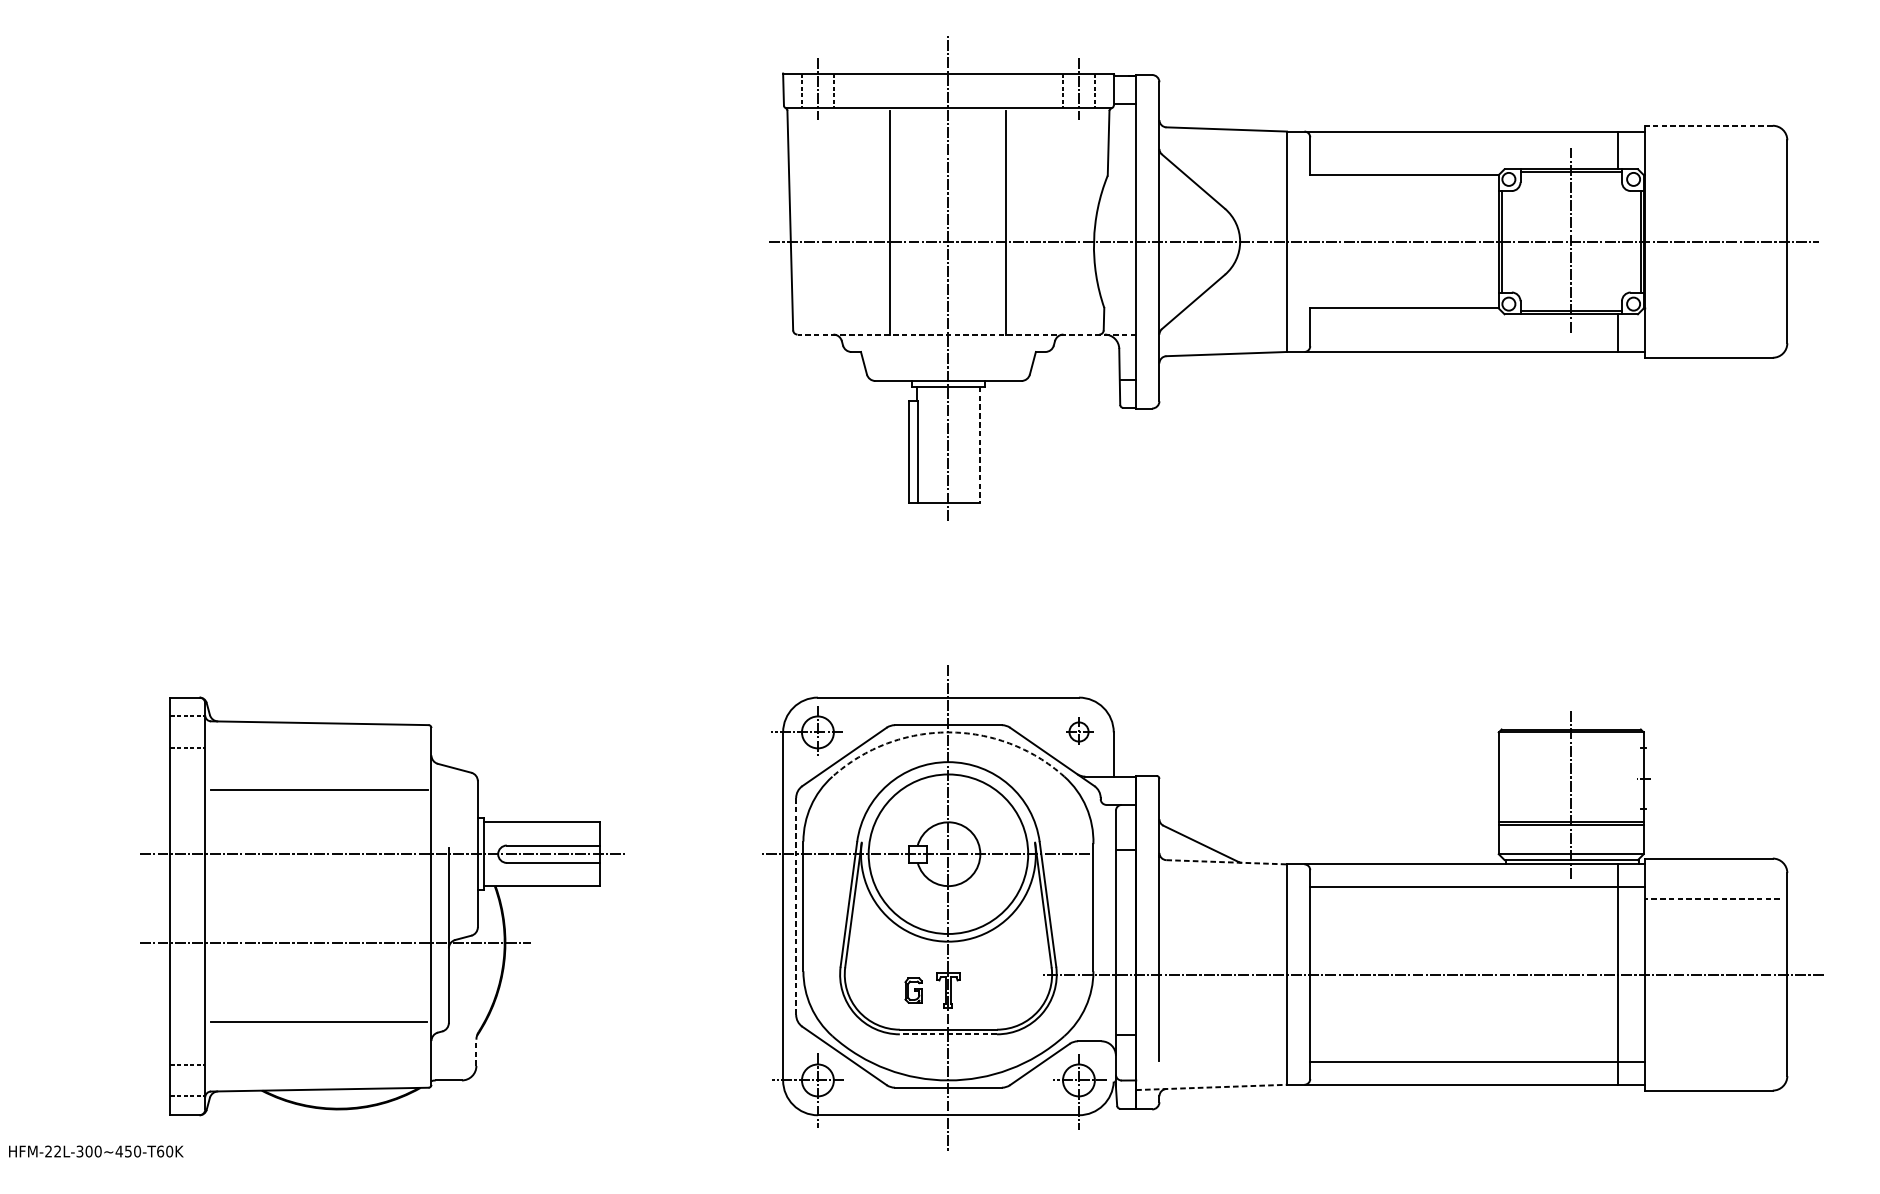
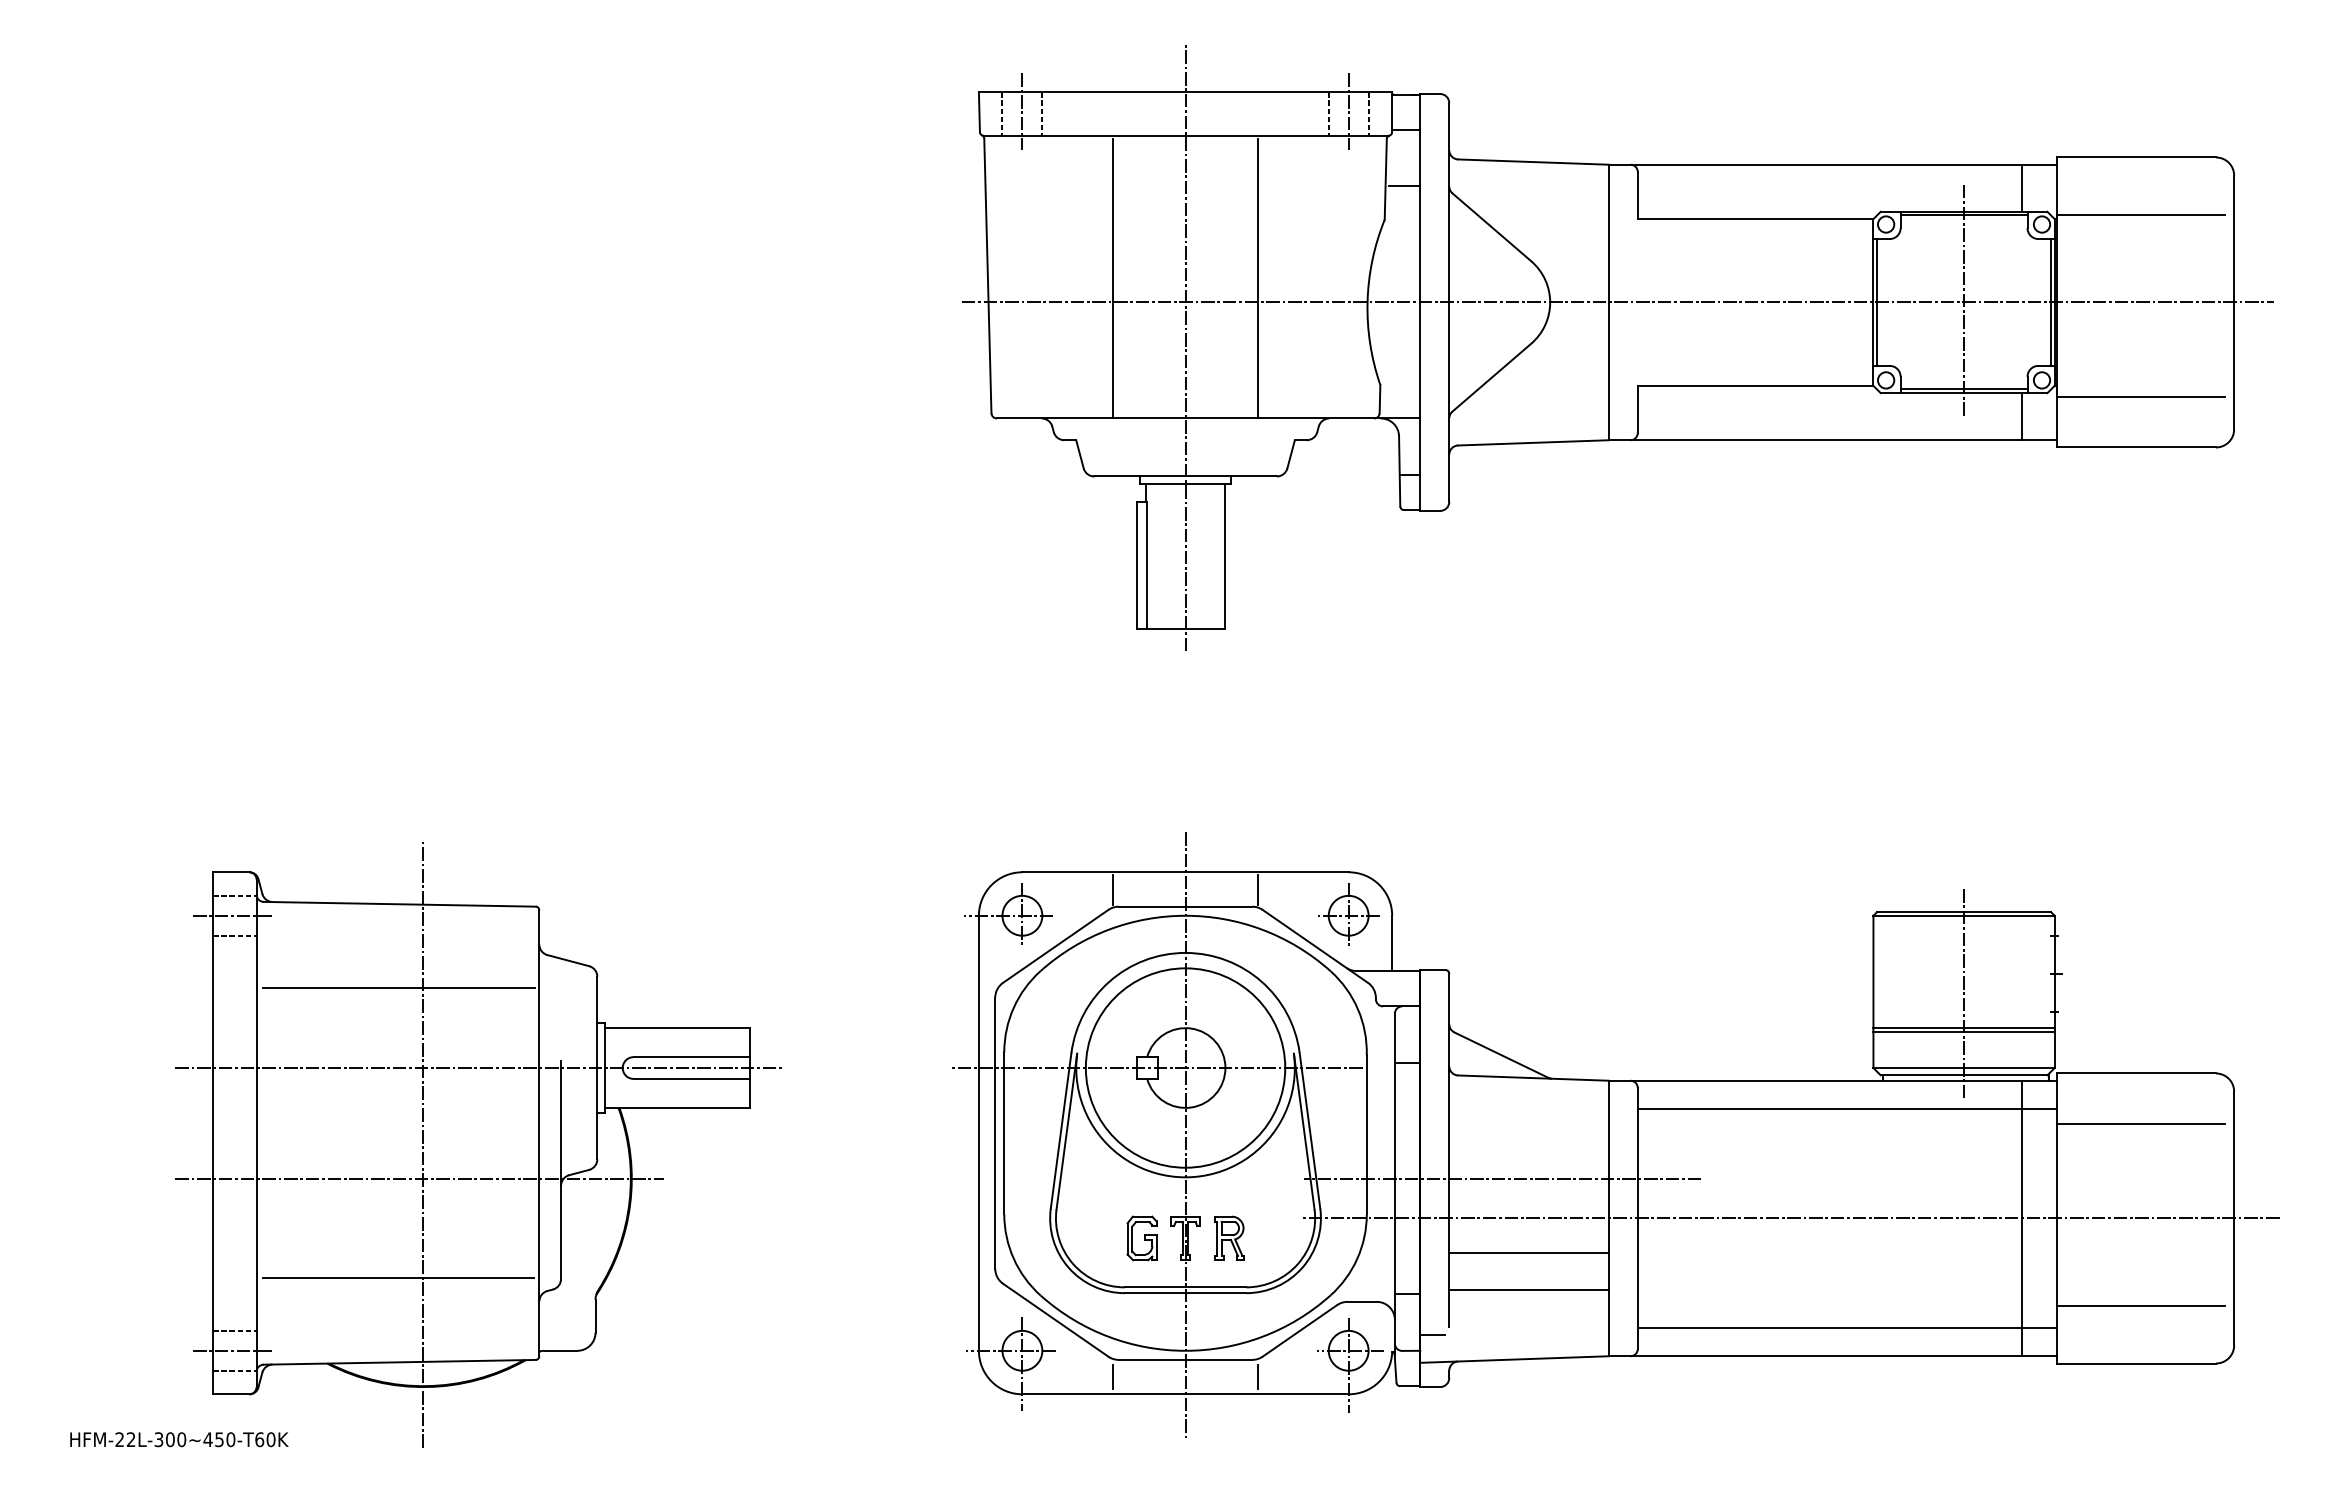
line: (1709, 125) -> (2136, 157), dashed -> solid
line: (1123, 148) -> (1404, 186), added
line: (1712, 172) -> (2140, 215), added
line: (1712, 317) -> (2140, 396), added
line: (966, 334) -> (1208, 418), dashed -> solid
line: (980, 445) -> (1225, 556), dashed -> solid
line: (890, 711) -> (1113, 889), added
line: (1006, 711) -> (1258, 889), added
part: (1078, 731) -> (1348, 914), size x1.67
line: (187, 732) -> (234, 915), added
arc: (948, 732) -> (1185, 915), dashed -> solid
line: (1226, 862) -> (1533, 1078), dashed -> solid
line: (1712, 899) -> (2140, 1124), dashed -> solid
line: (796, 906) -> (995, 1133), dashed -> solid
line: (338, 914) -> (423, 1143), added
line: (1202, 942) -> (1502, 1178), added
part: (983, 989) -> (1229, 1237), added
part: (913, 990) -> (1141, 1238), size x1.43
line: (1222, 1001) -> (1528, 1252), added
line: (1222, 1031) -> (1528, 1289), added
line: (948, 1034) -> (1185, 1293), dashed -> solid
line: (1712, 1044) -> (2140, 1305), added
line: (476, 1052) -> (595, 1315), dashed -> solid
line: (1146, 1068) -> (1432, 1335), added
line: (187, 1080) -> (234, 1350), added
line: (1212, 1087) -> (1515, 1359), dashed -> solid
line: (890, 1101) -> (1113, 1376), added
line: (1006, 1101) -> (1258, 1376), added
text: (96, 1151) -> (179, 1439), moved

